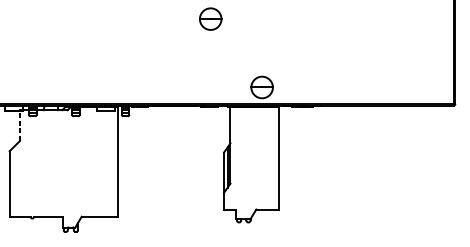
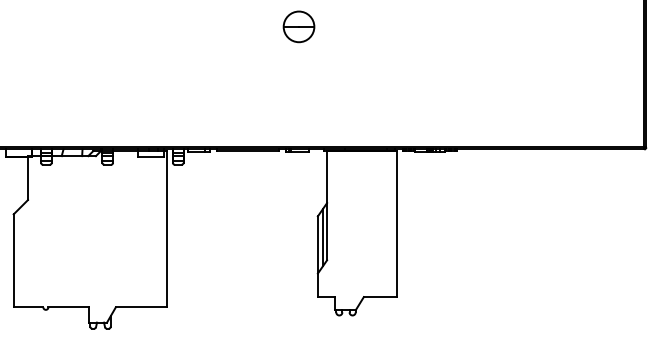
part: (261, 87) -> (371, 123), removed
line: (20, 125) -> (28, 178), dashed -> solid

